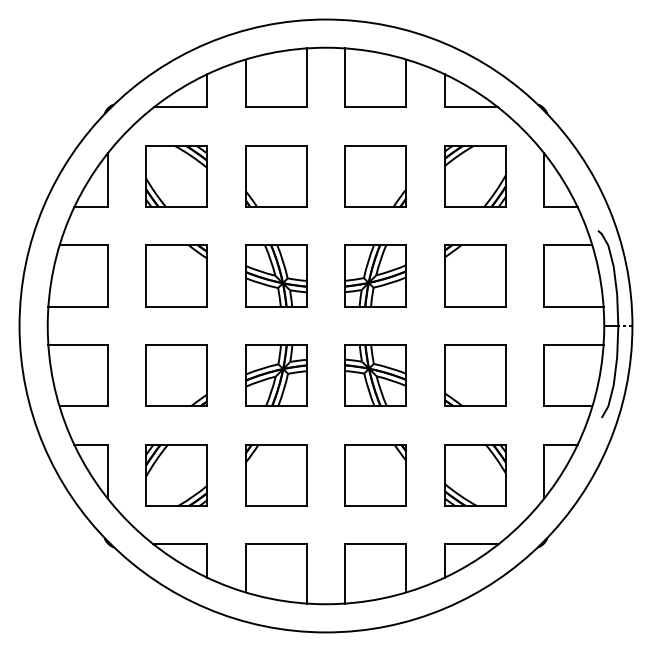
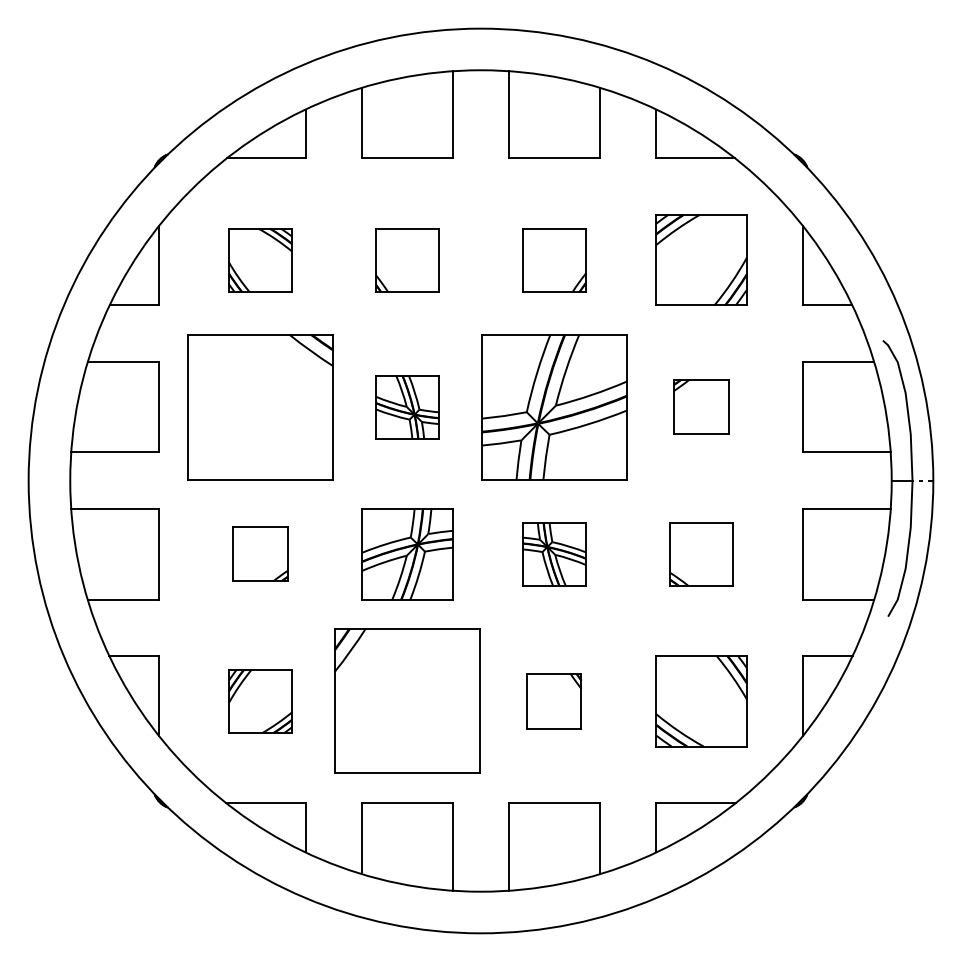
part: (176, 176) -> (260, 260), size x0.7
part: (276, 176) -> (407, 260), size x0.7
part: (375, 176) -> (554, 260), size x0.7
part: (176, 275) -> (260, 406), size x1.6
part: (276, 275) -> (407, 406), size x0.7
part: (375, 275) -> (554, 406), size x1.6
part: (475, 275) -> (701, 406), size x0.6
part: (176, 375) -> (260, 554), size x0.6
part: (375, 375) -> (554, 554), size x0.7
part: (475, 375) -> (701, 554), size x0.7
part: (176, 475) -> (260, 701), size x0.7
part: (276, 475) -> (407, 701), size x1.6
part: (375, 475) -> (554, 701), size x0.6

